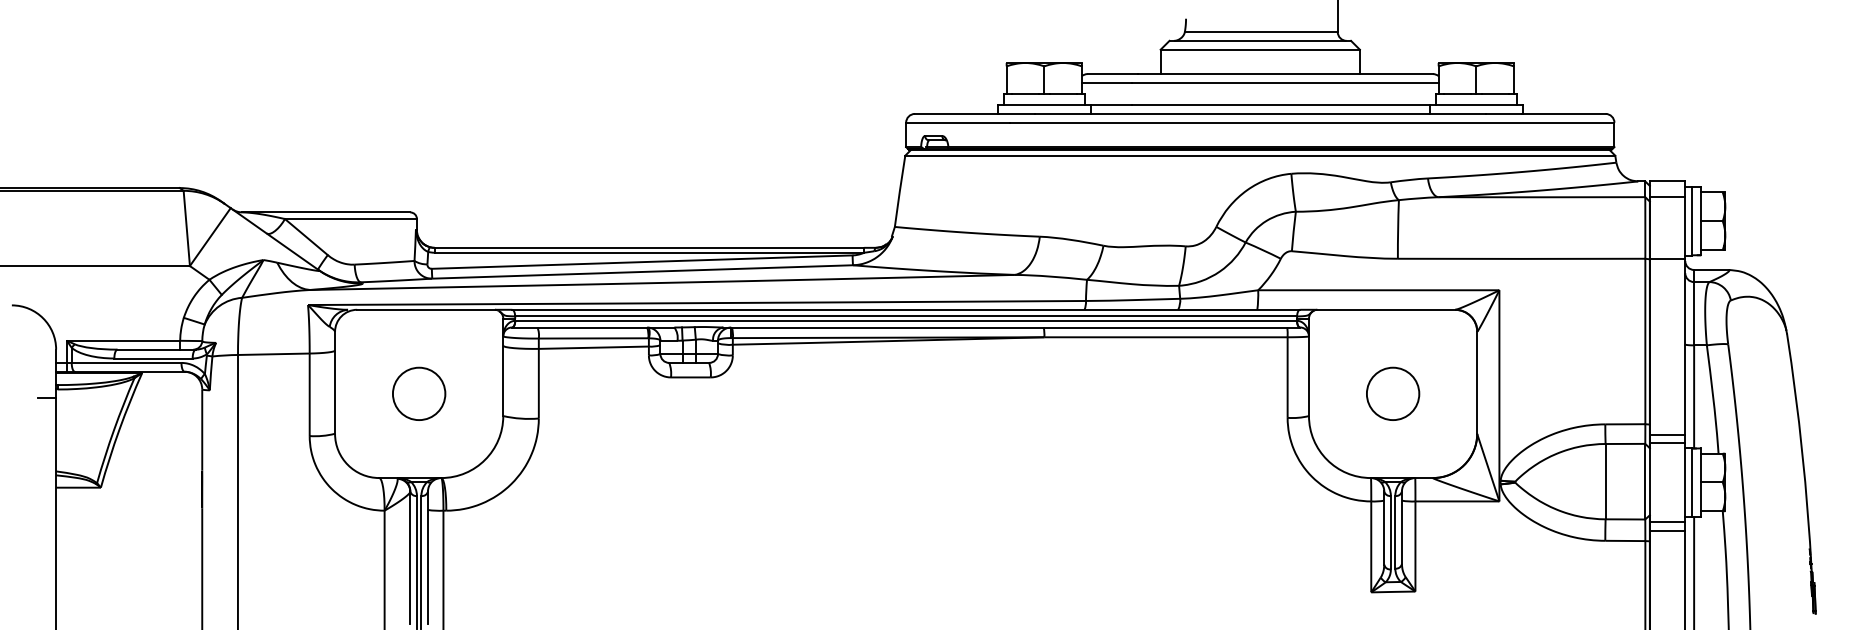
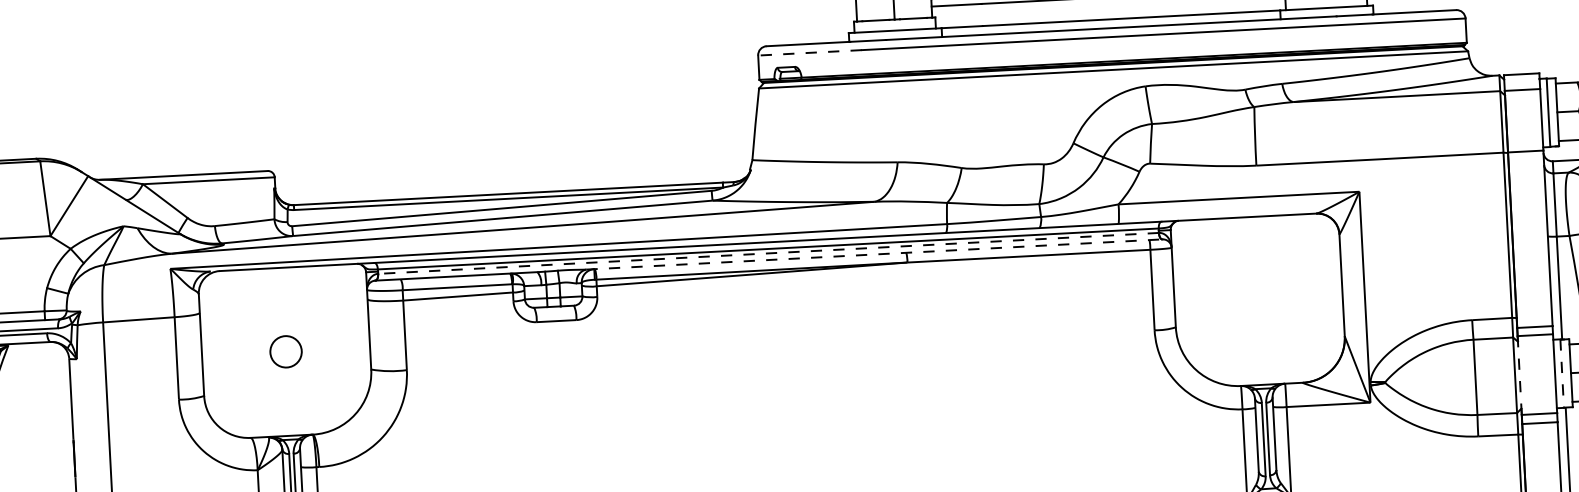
line: (958, 122) -> (810, 52), solid -> dashed
line: (906, 320) -> (768, 252), solid -> dashed
line: (1012, 327) -> (875, 254), solid -> dashed
circle: (418, 393) -> (285, 351), size x0.6
circle: (1393, 393) -> (1259, 300), removed
line: (1649, 482) -> (1519, 375), solid -> dashed
line: (1692, 482) -> (1562, 373), solid -> dashed

